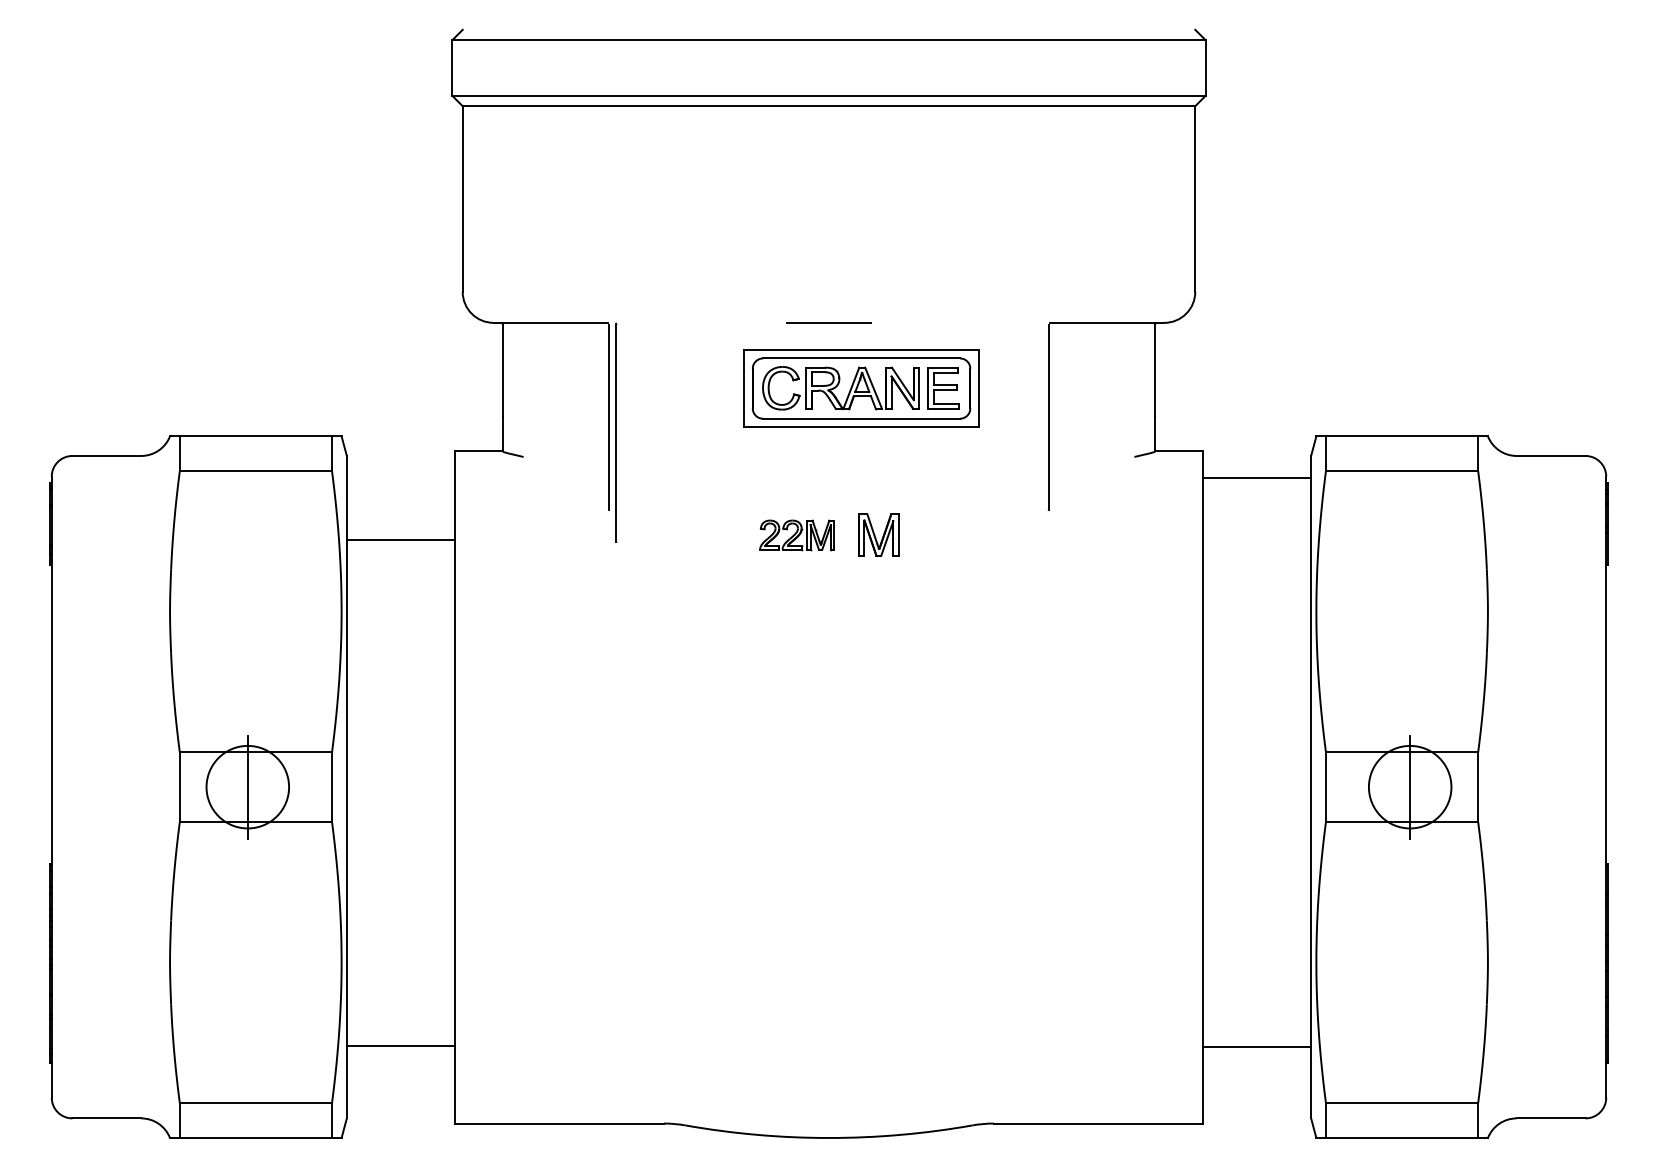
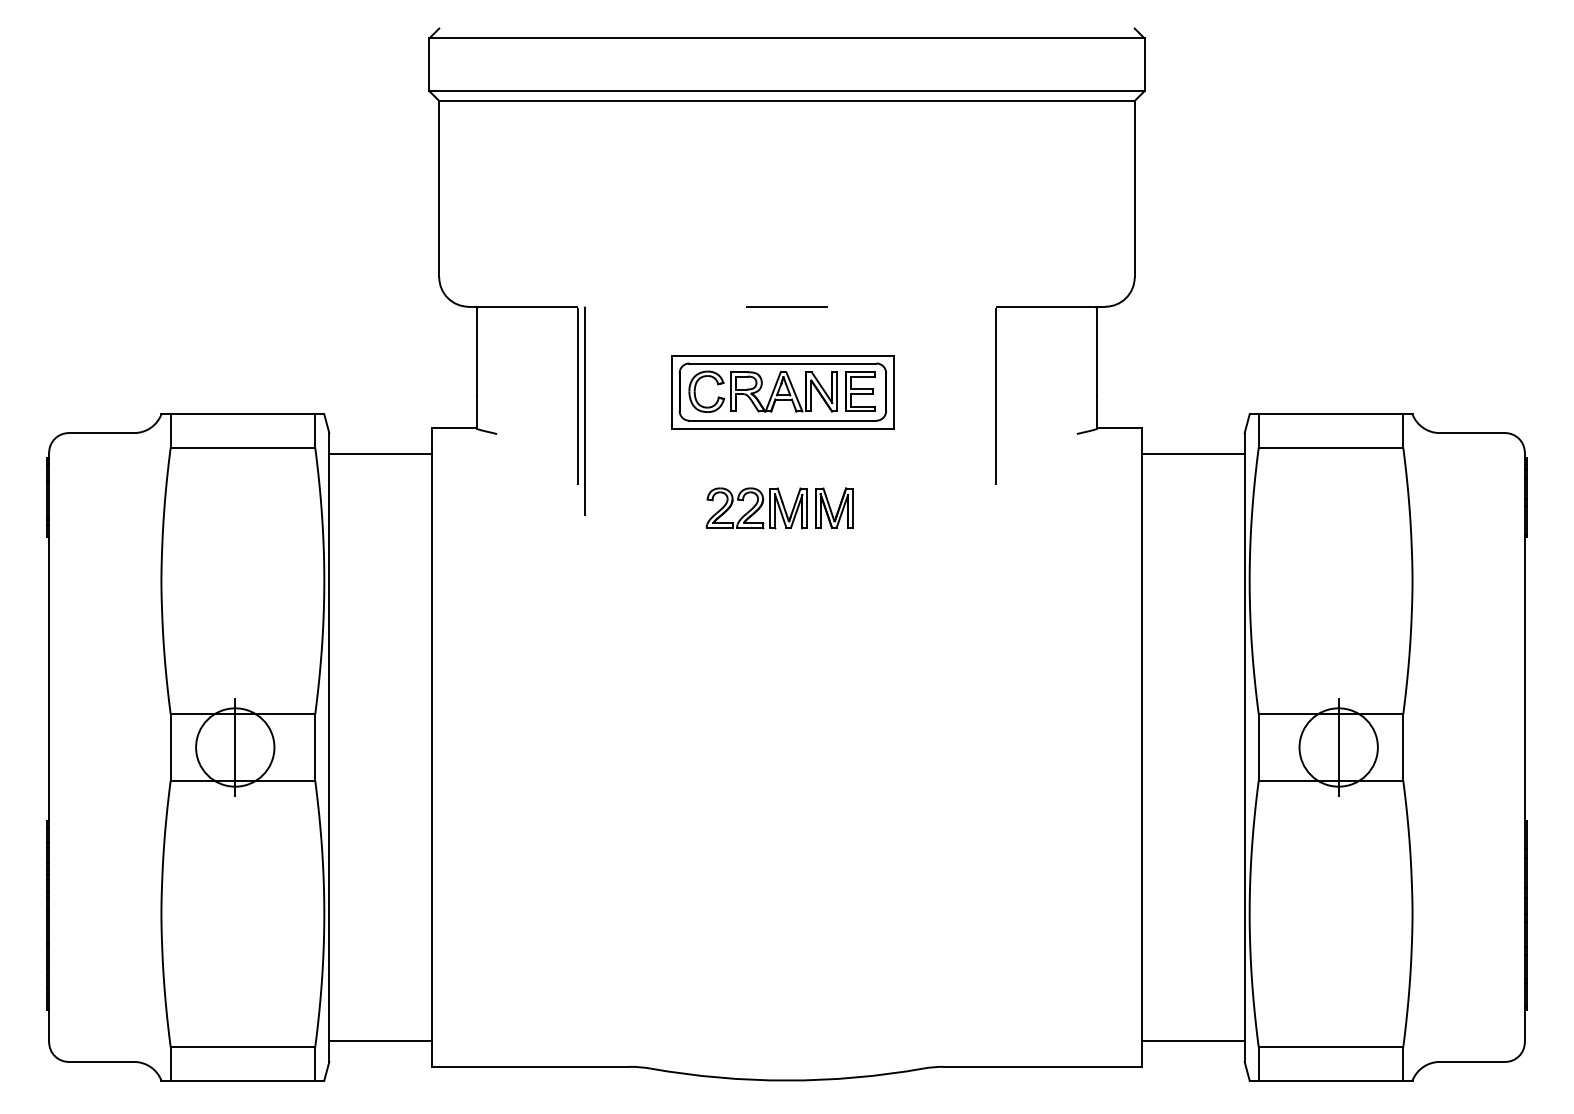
part: (861, 388) -> (782, 392), moved
part: (796, 535) -> (756, 508), size x1.43
line: (400, 539) -> (380, 453), moved
line: (400, 1046) -> (380, 1041), moved
line: (1256, 1047) -> (1192, 1041), moved

